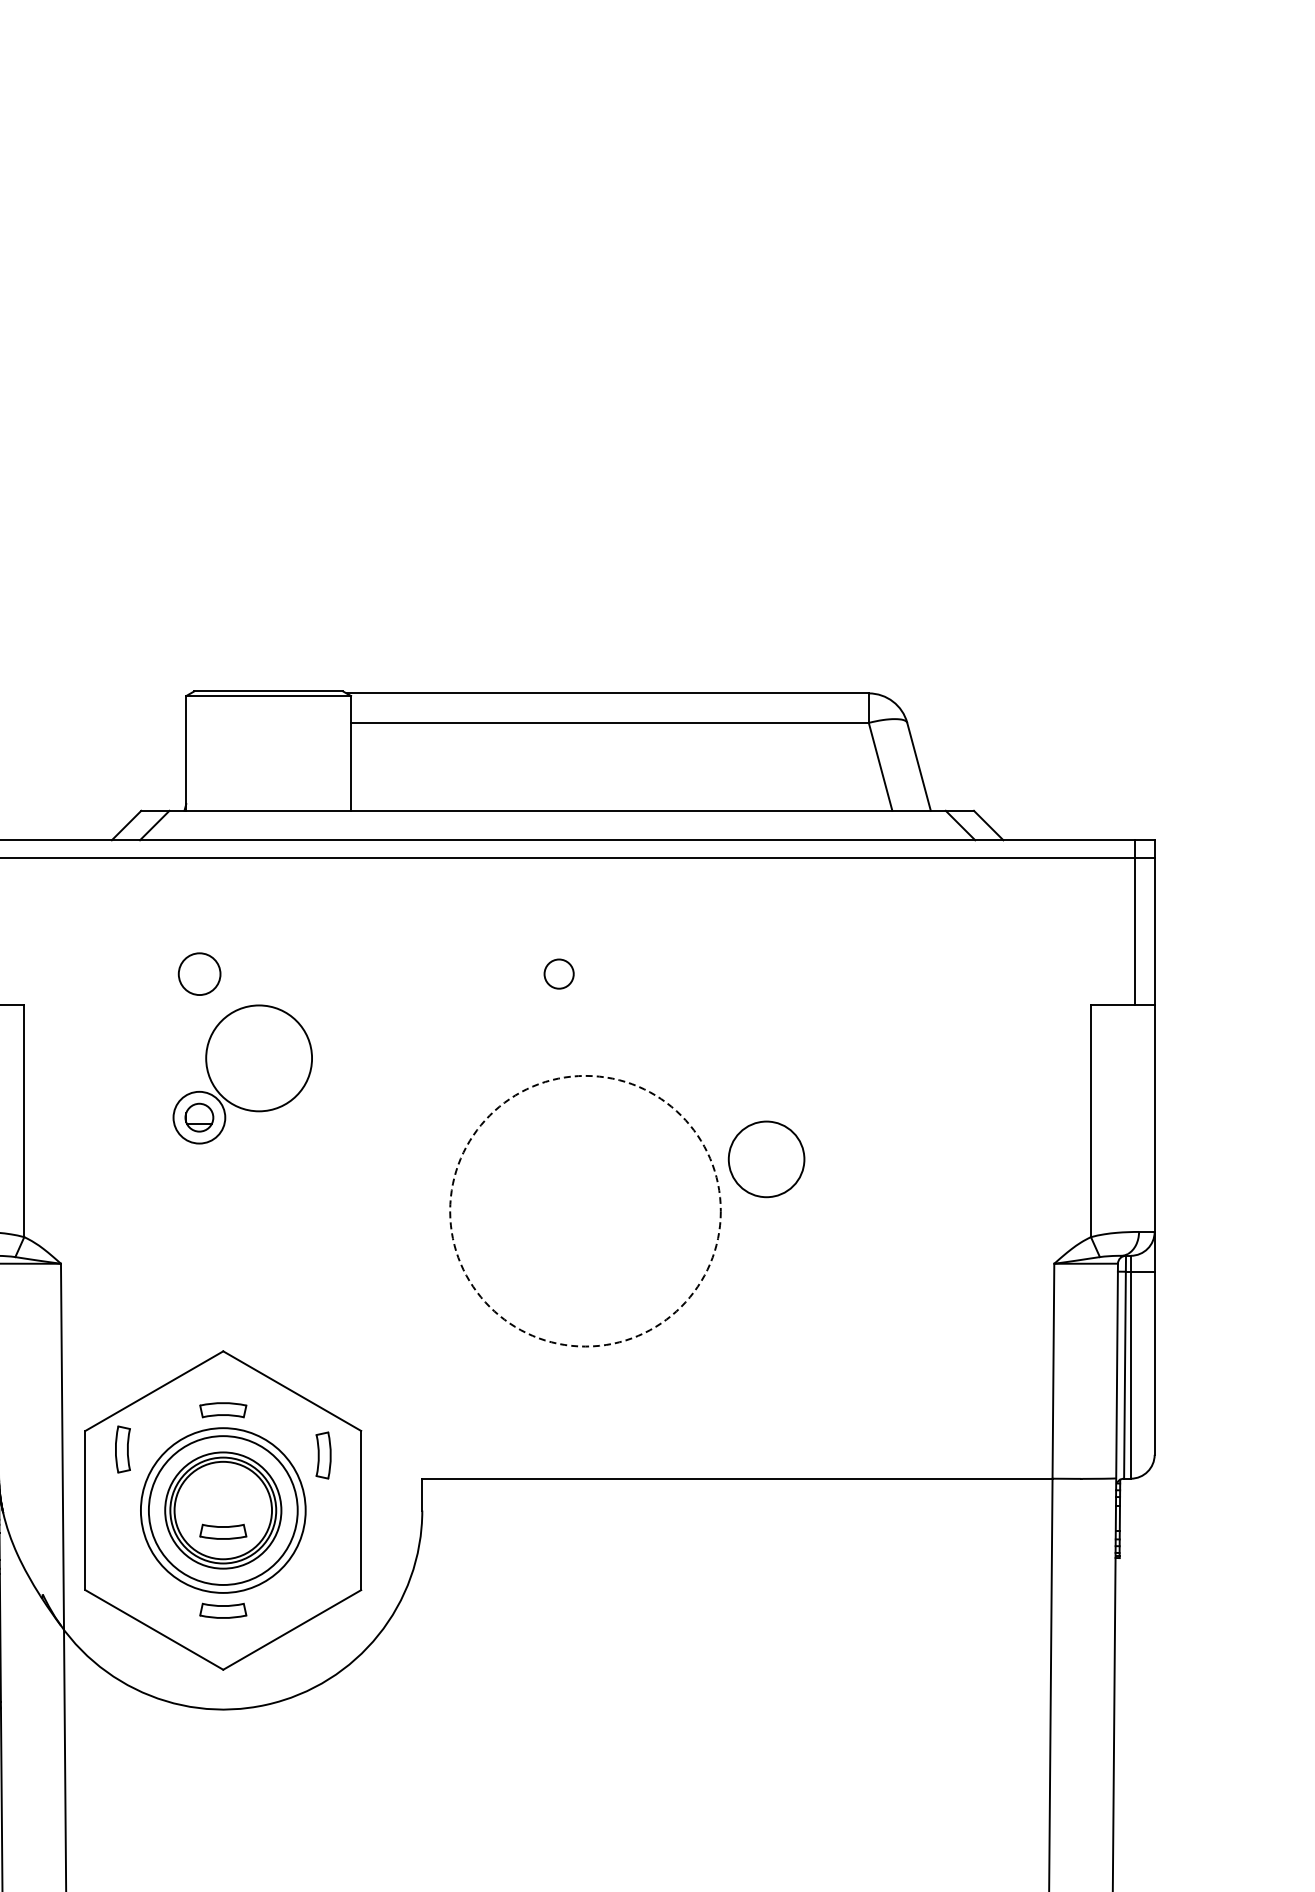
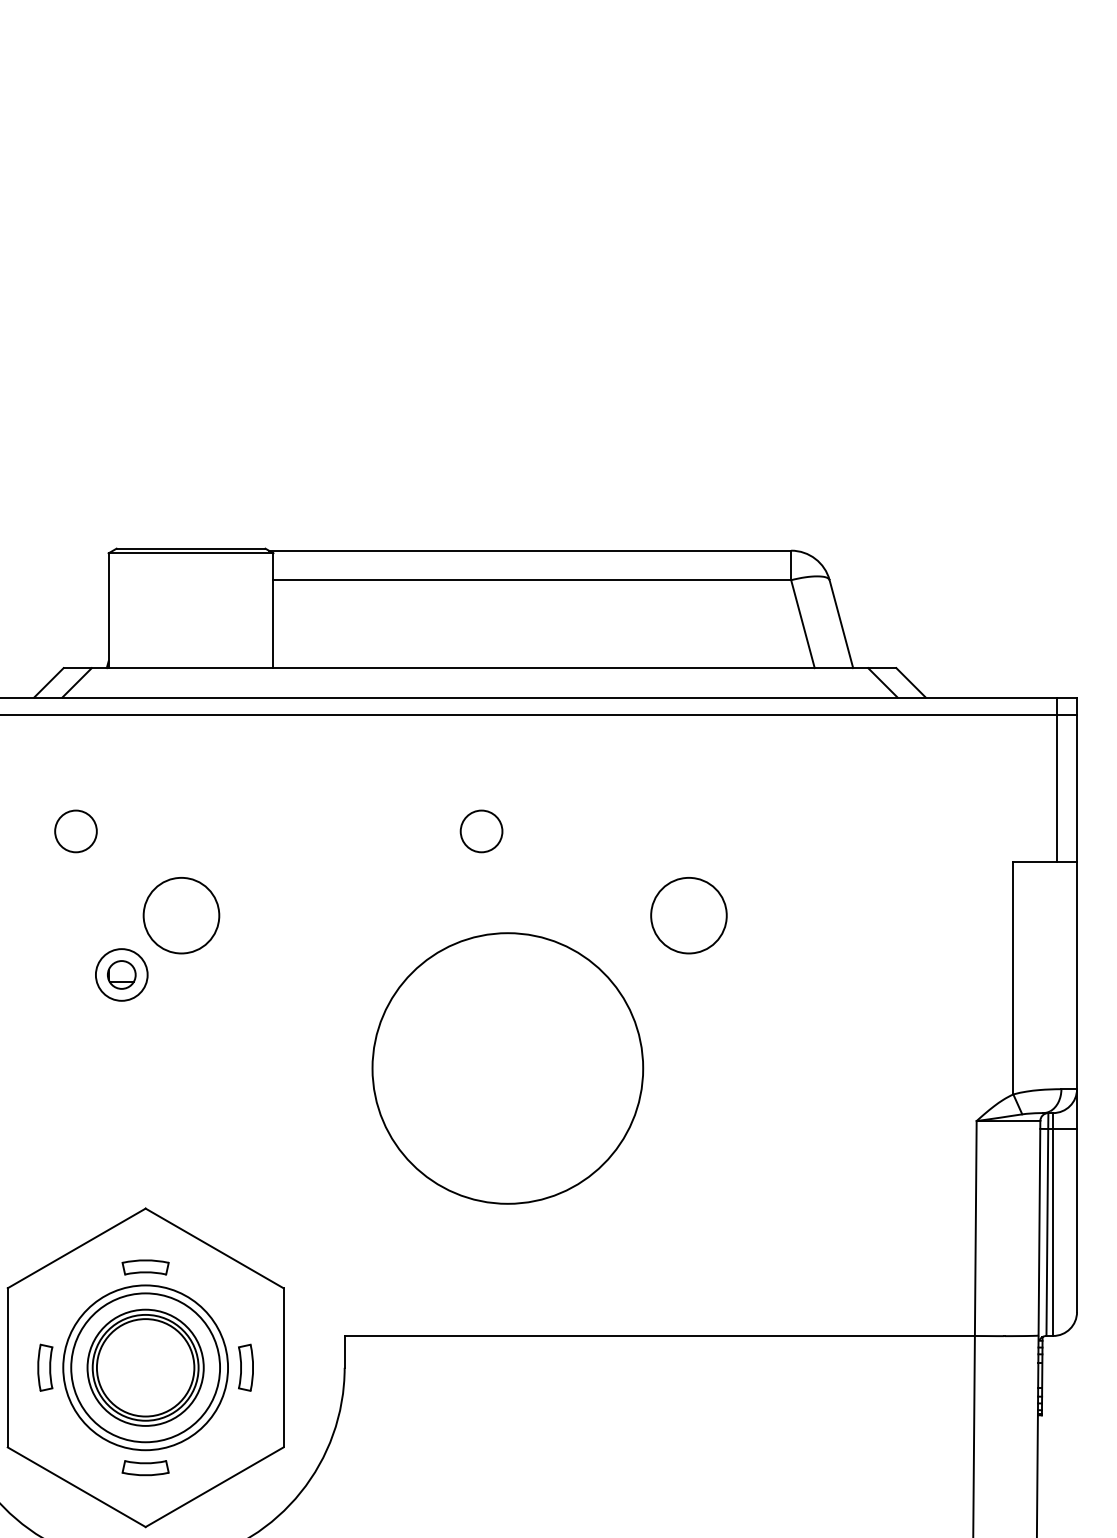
circle: (199, 973) -> (75, 830), moved
circle: (558, 973) -> (480, 830), size x1.43
circle: (258, 1058) -> (180, 915), size x0.71
circle: (766, 1159) -> (688, 915), moved
circle: (585, 1210) -> (507, 1067), dashed -> solid
part: (122, 1449) -> (44, 1367), moved
part: (323, 1455) -> (245, 1367), moved
part: (223, 1531) -> (145, 1388), removed

